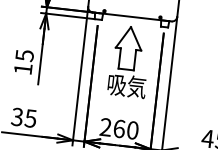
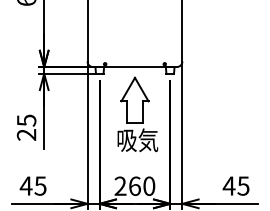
text: (23, 68) -> (26, 134), 15 -> 25
text: (16, 116) -> (25, 185), 35 -> 45

